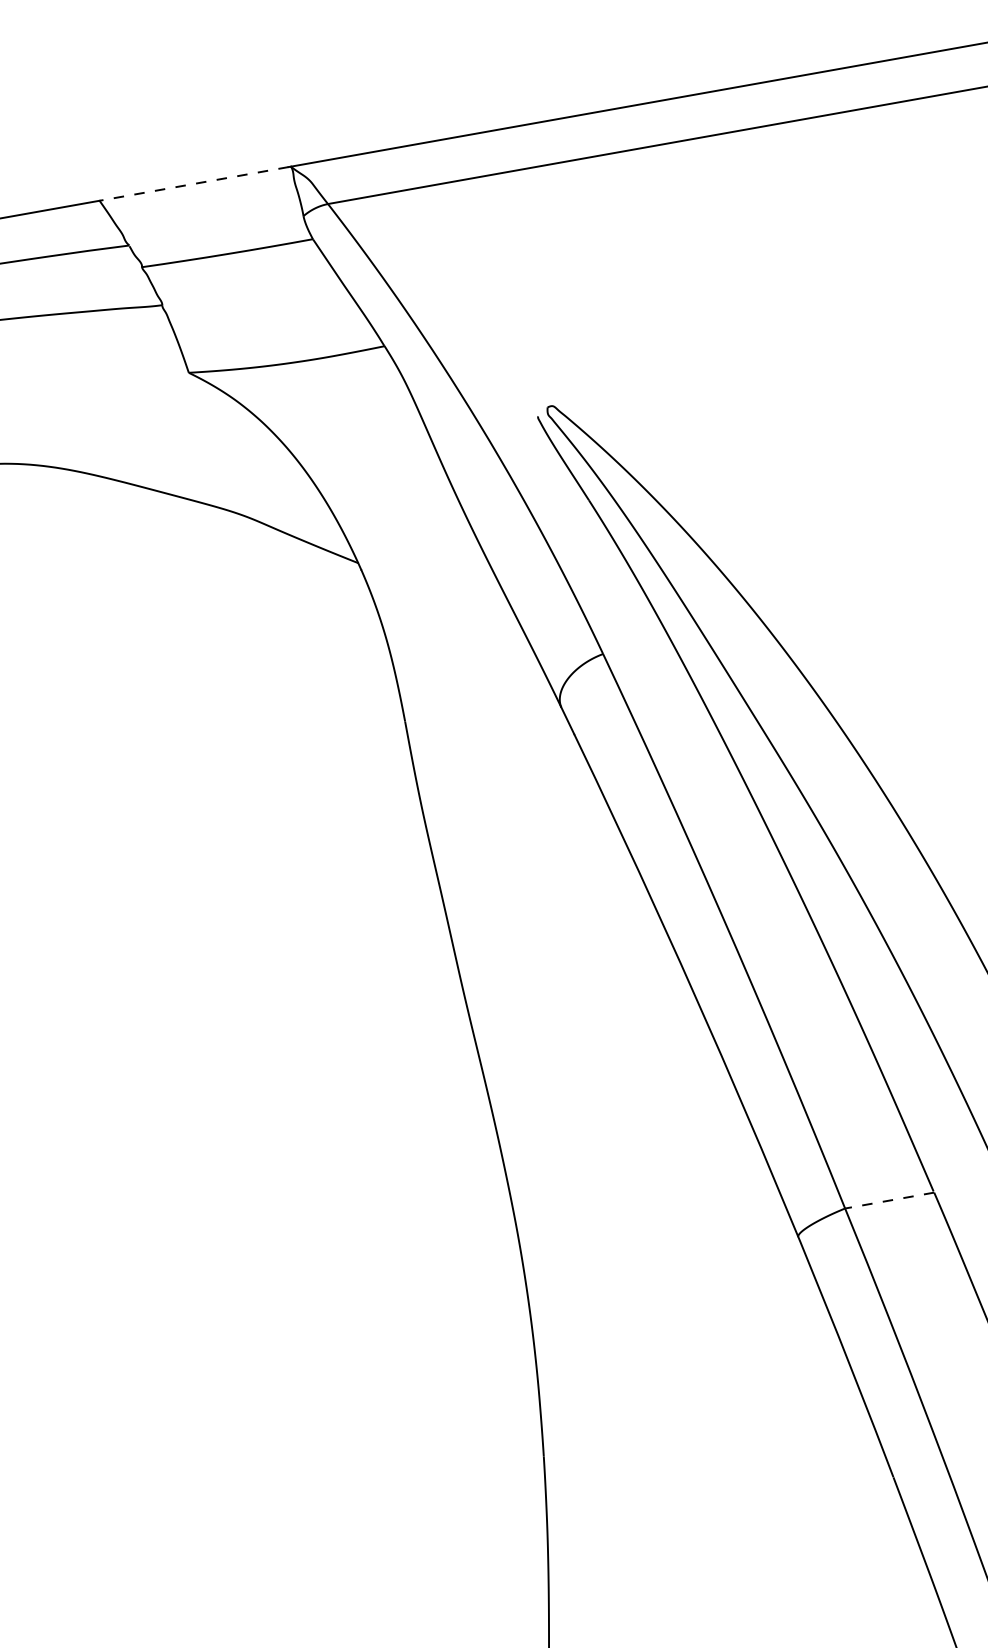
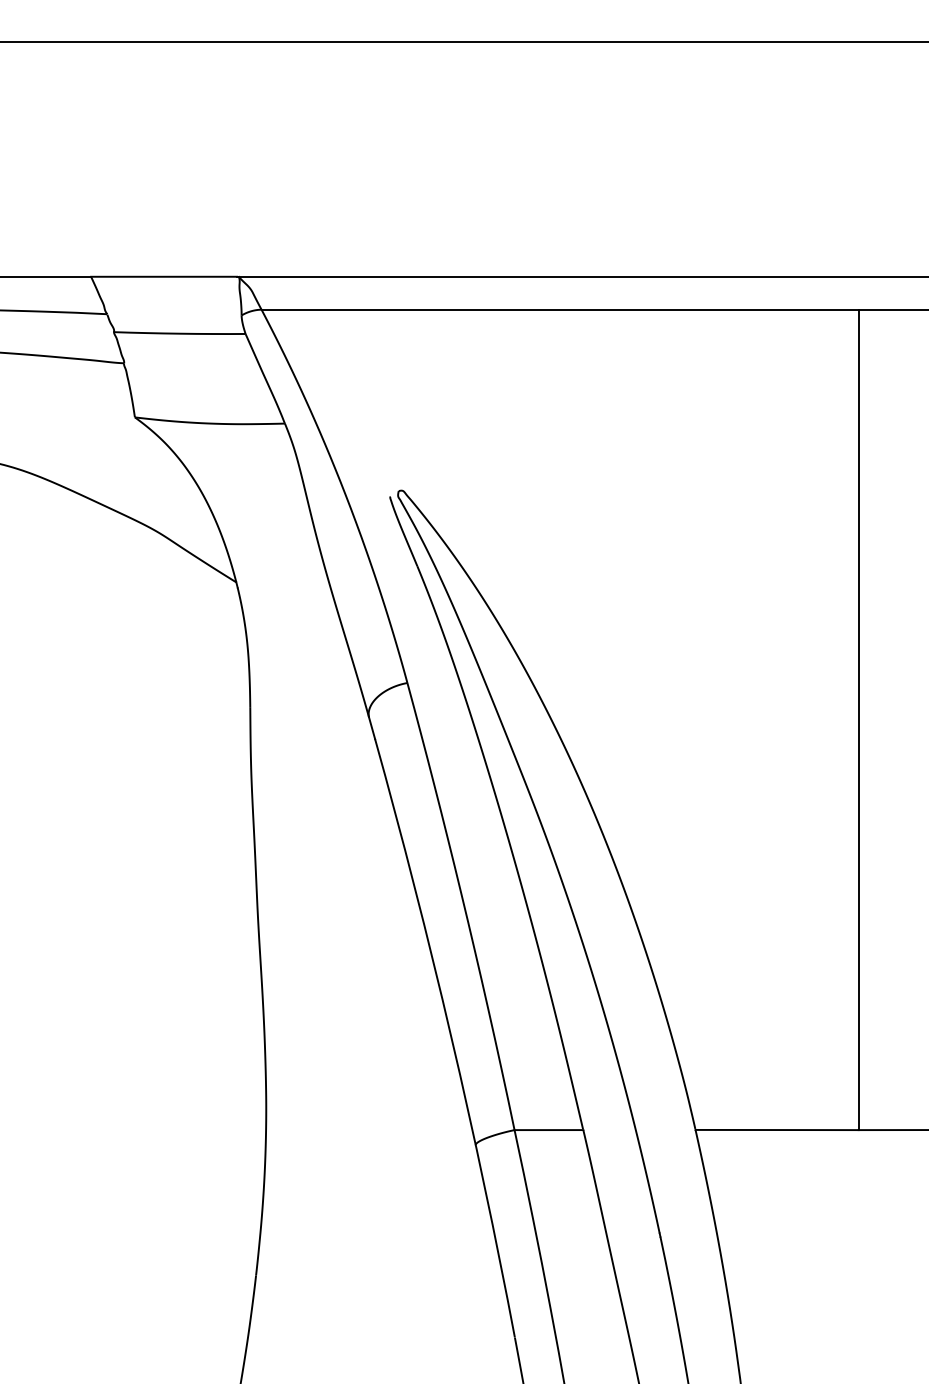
line: (194, 183) -> (164, 276), dashed -> solid
line: (889, 1201) -> (548, 1130), dashed -> solid

